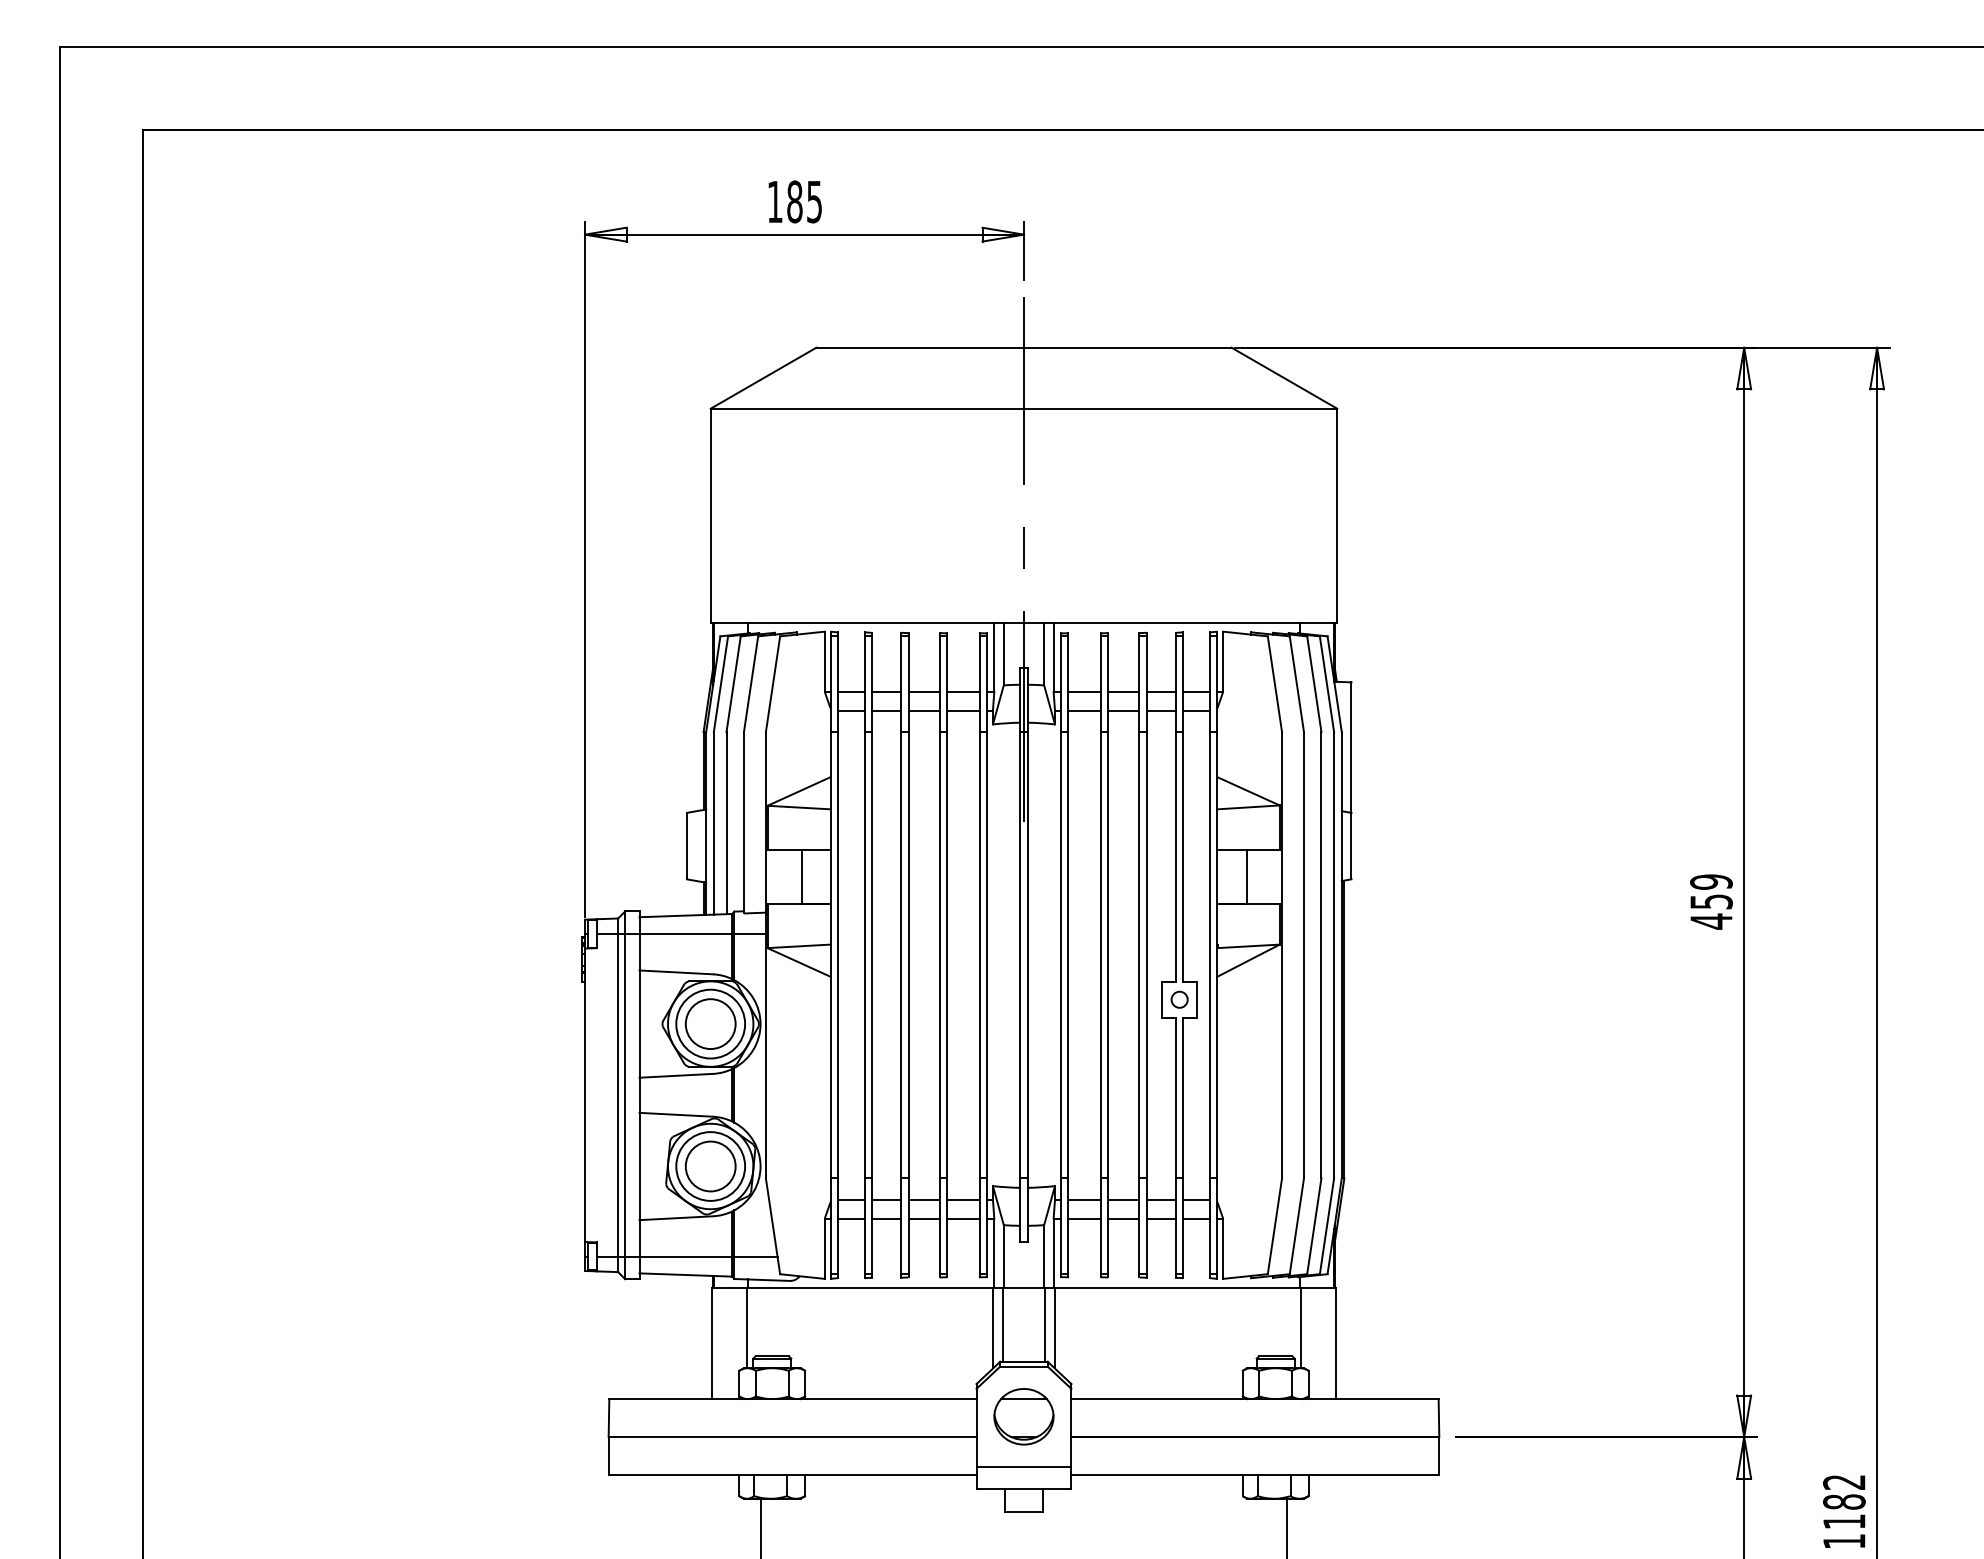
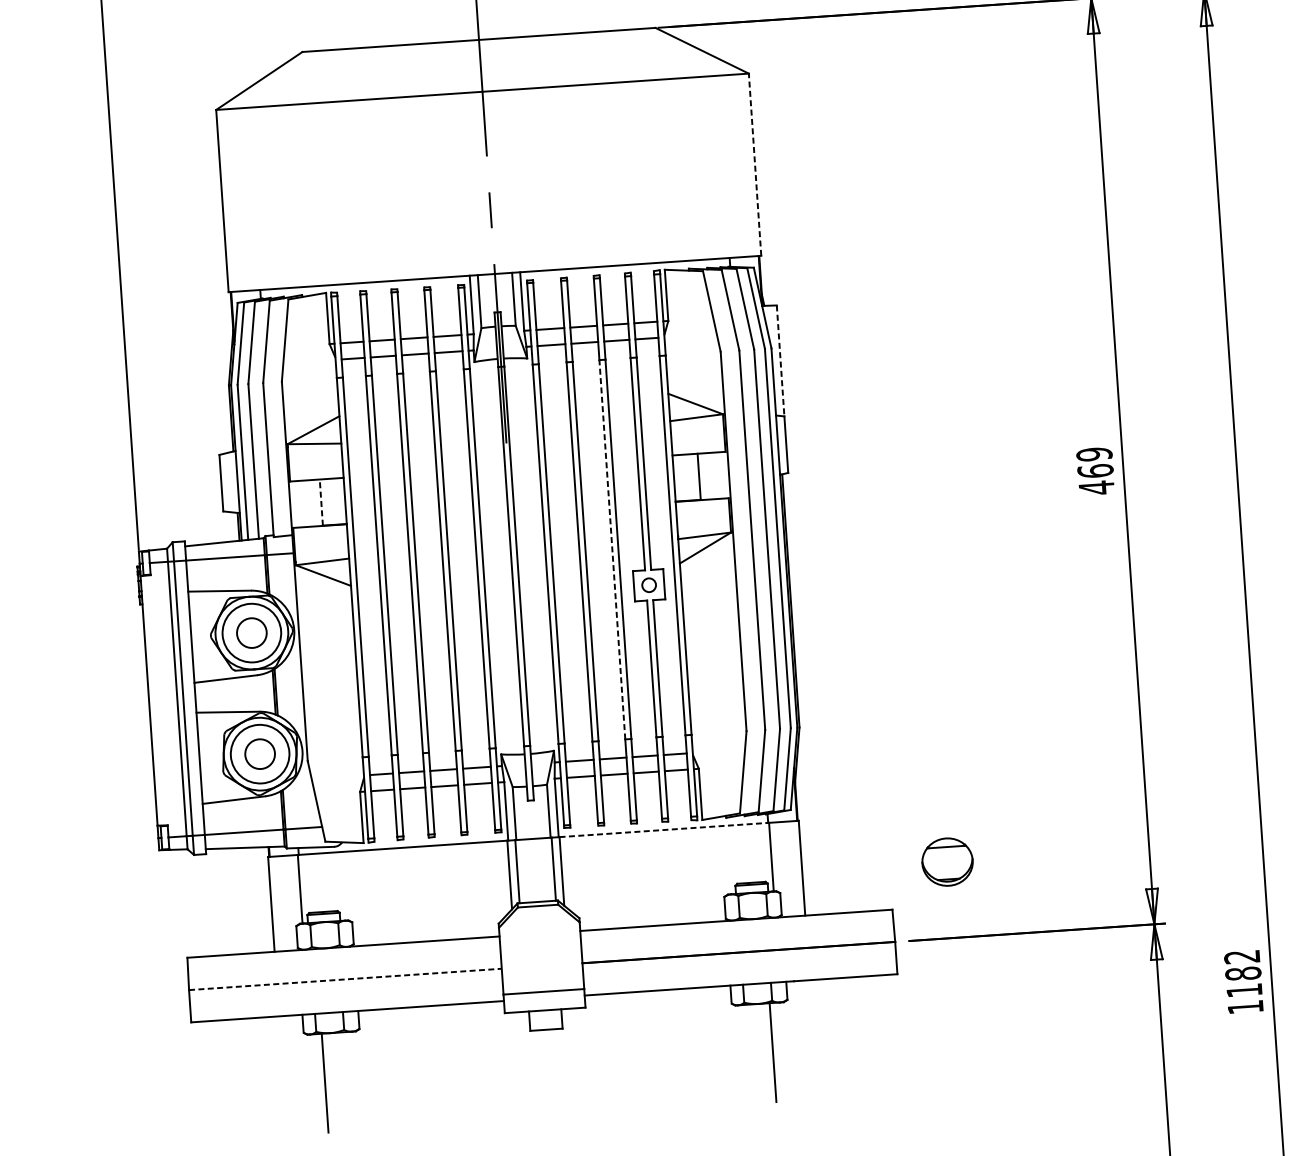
line: (1337, 515) -> (755, 164), solid -> dashed
line: (1351, 748) -> (780, 361), solid -> dashed
line: (802, 876) -> (321, 502), solid -> dashed
text: (1711, 901) -> (1095, 470), 459 -> 469
line: (1139, 954) -> (612, 549), solid -> dashed
circle: (710, 1024) -> (251, 633), size x0.7
circle: (710, 1166) -> (259, 754), size x0.7
line: (1178, 1287) -> (664, 829), solid -> dashed
part: (1023, 1416) -> (947, 861), moved
line: (792, 1437) -> (345, 979), solid -> dashed

